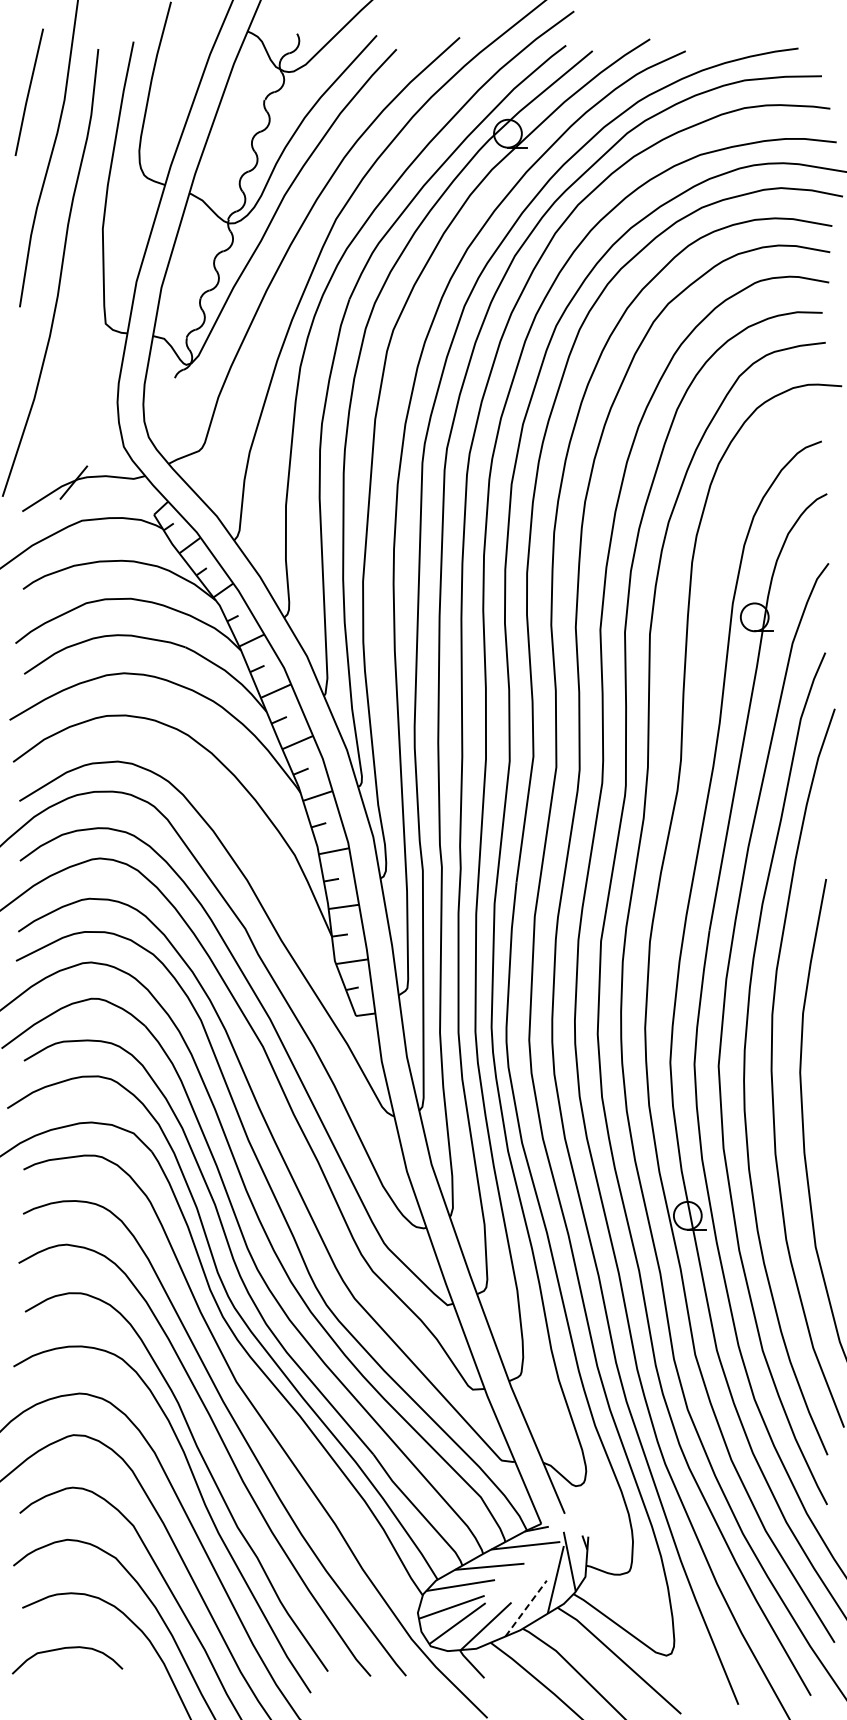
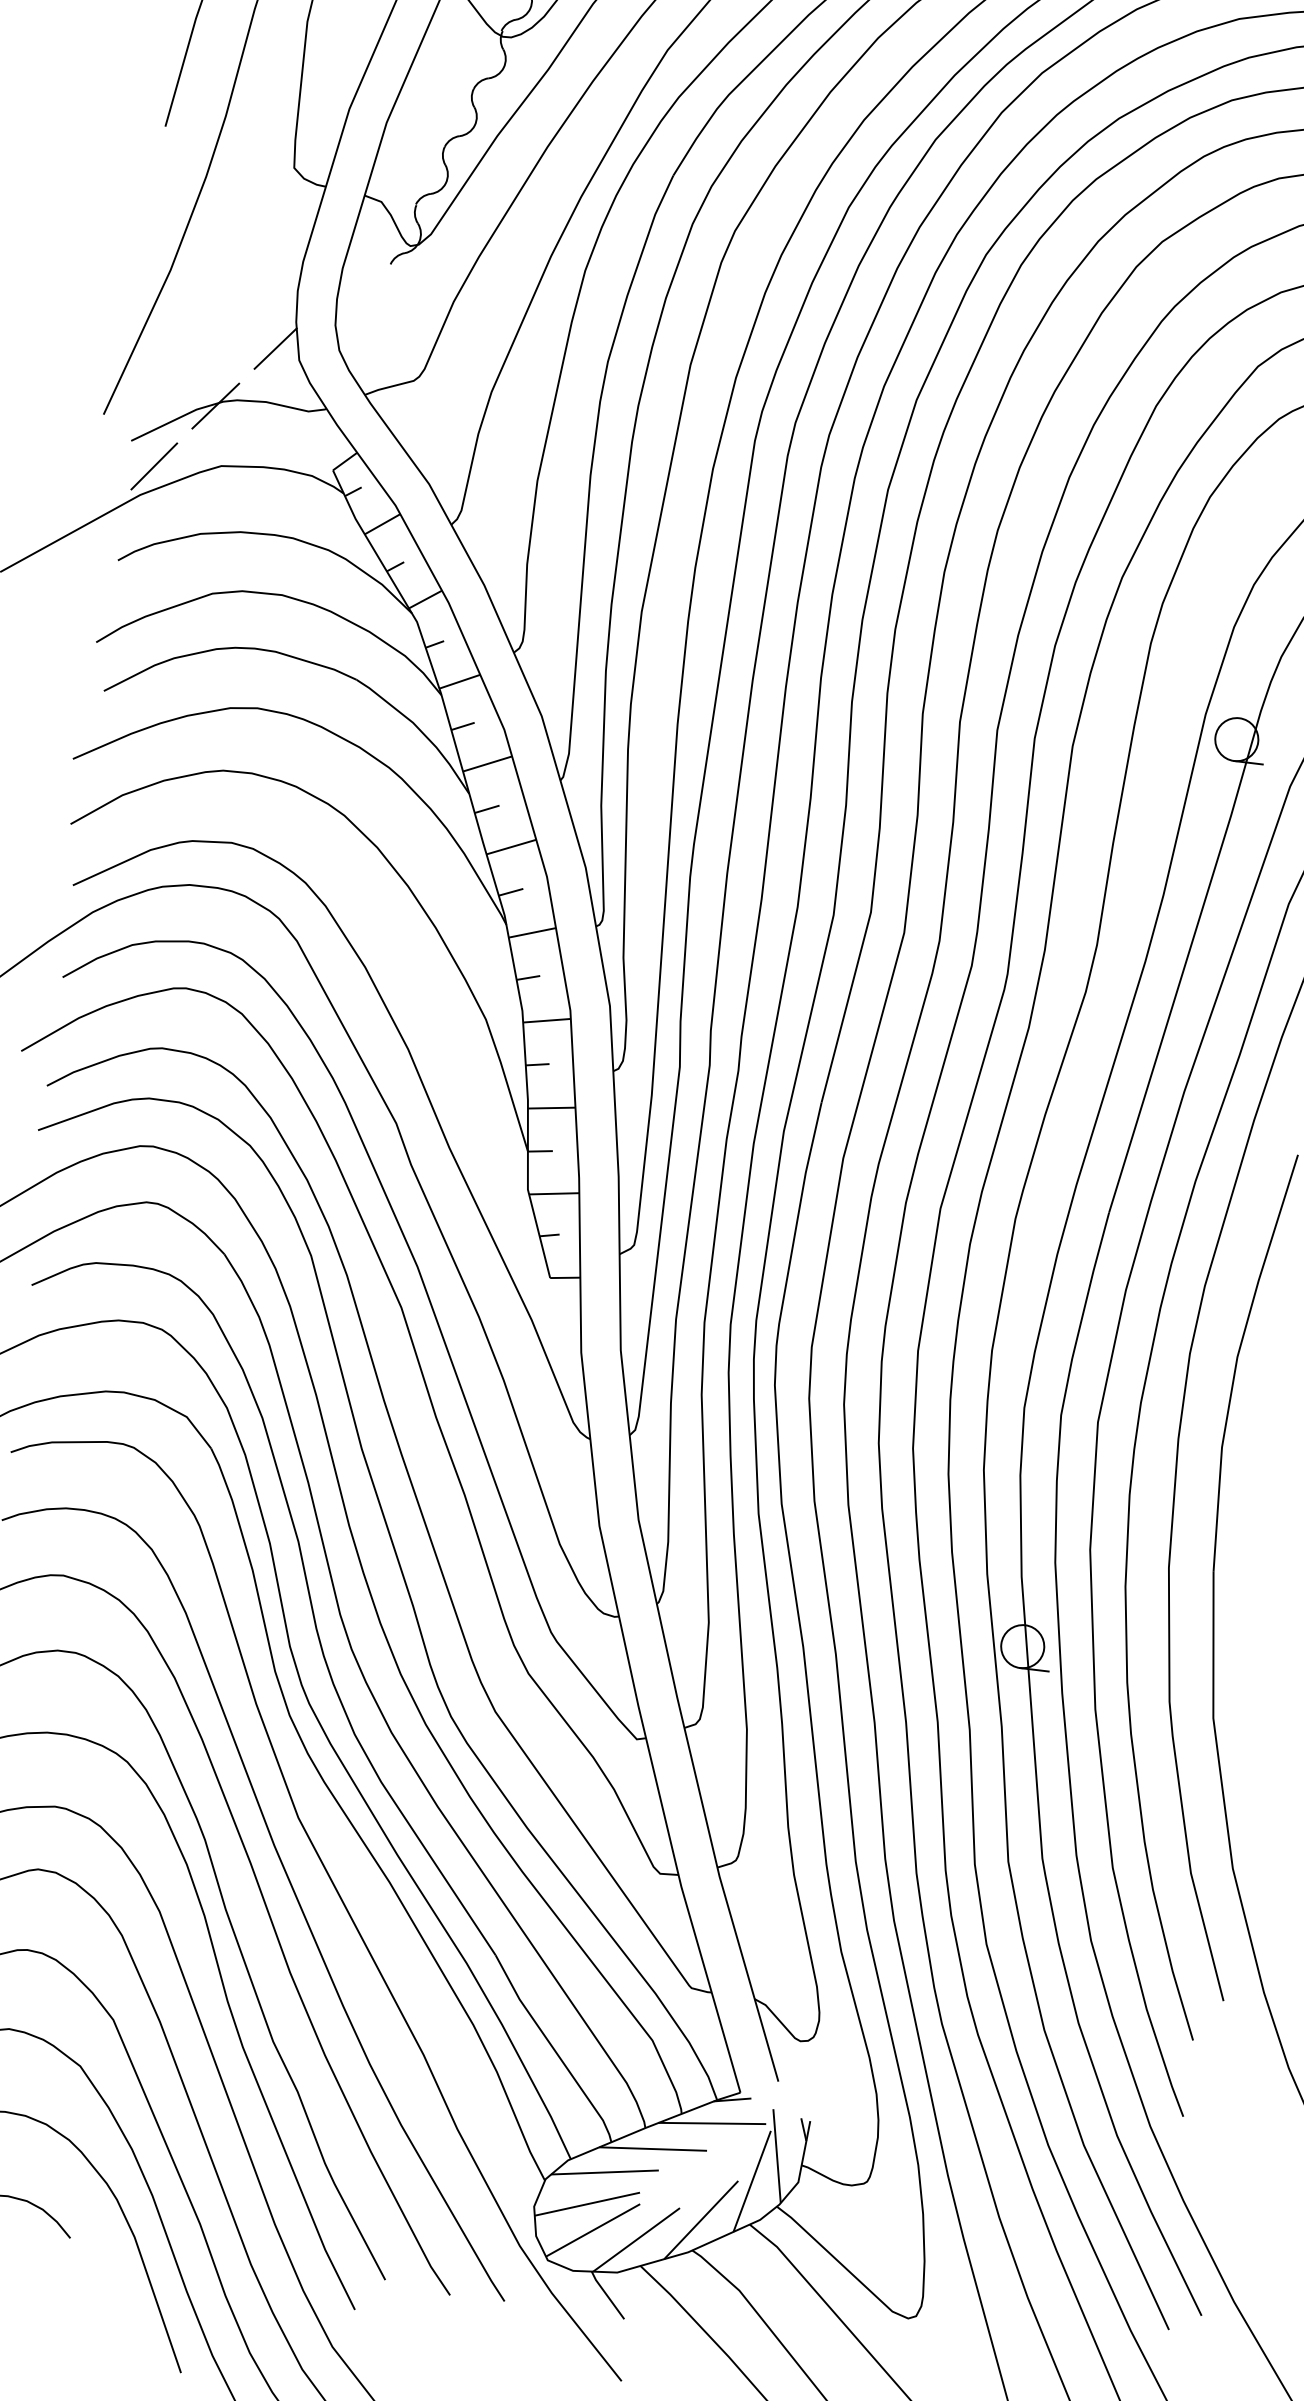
line: (107, 440) -> (275, 347), added
line: (38, 525) -> (153, 465), added
line: (526, 1608) -> (701, 2219), dashed -> solid

